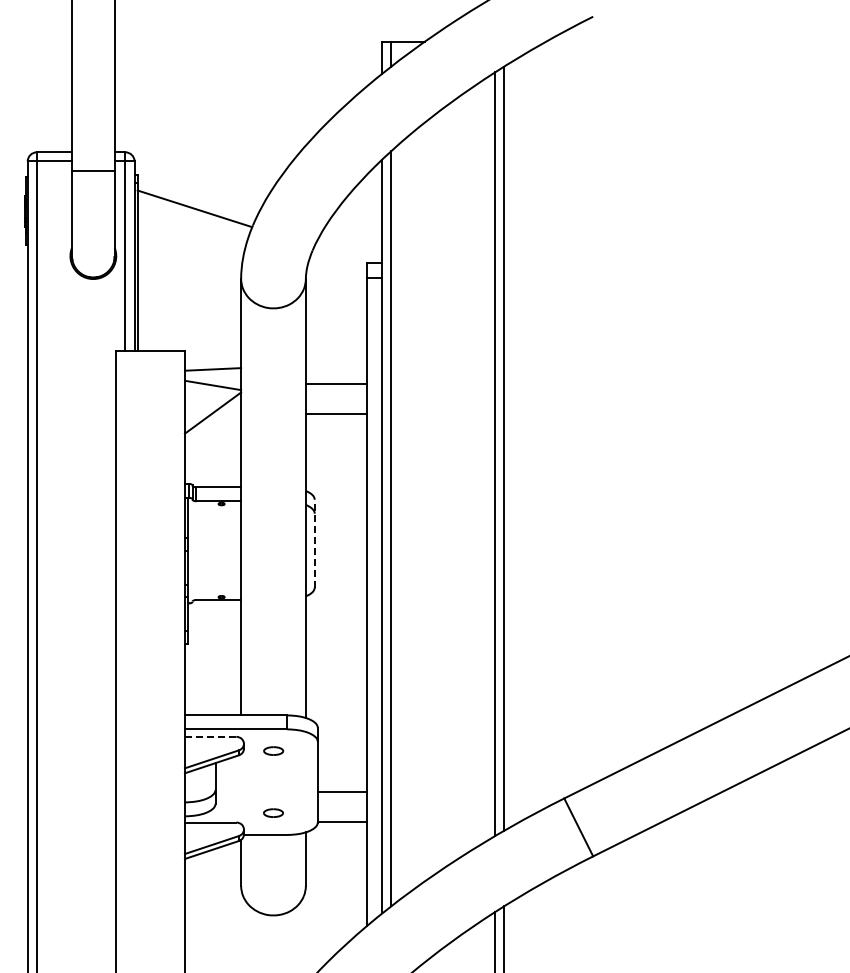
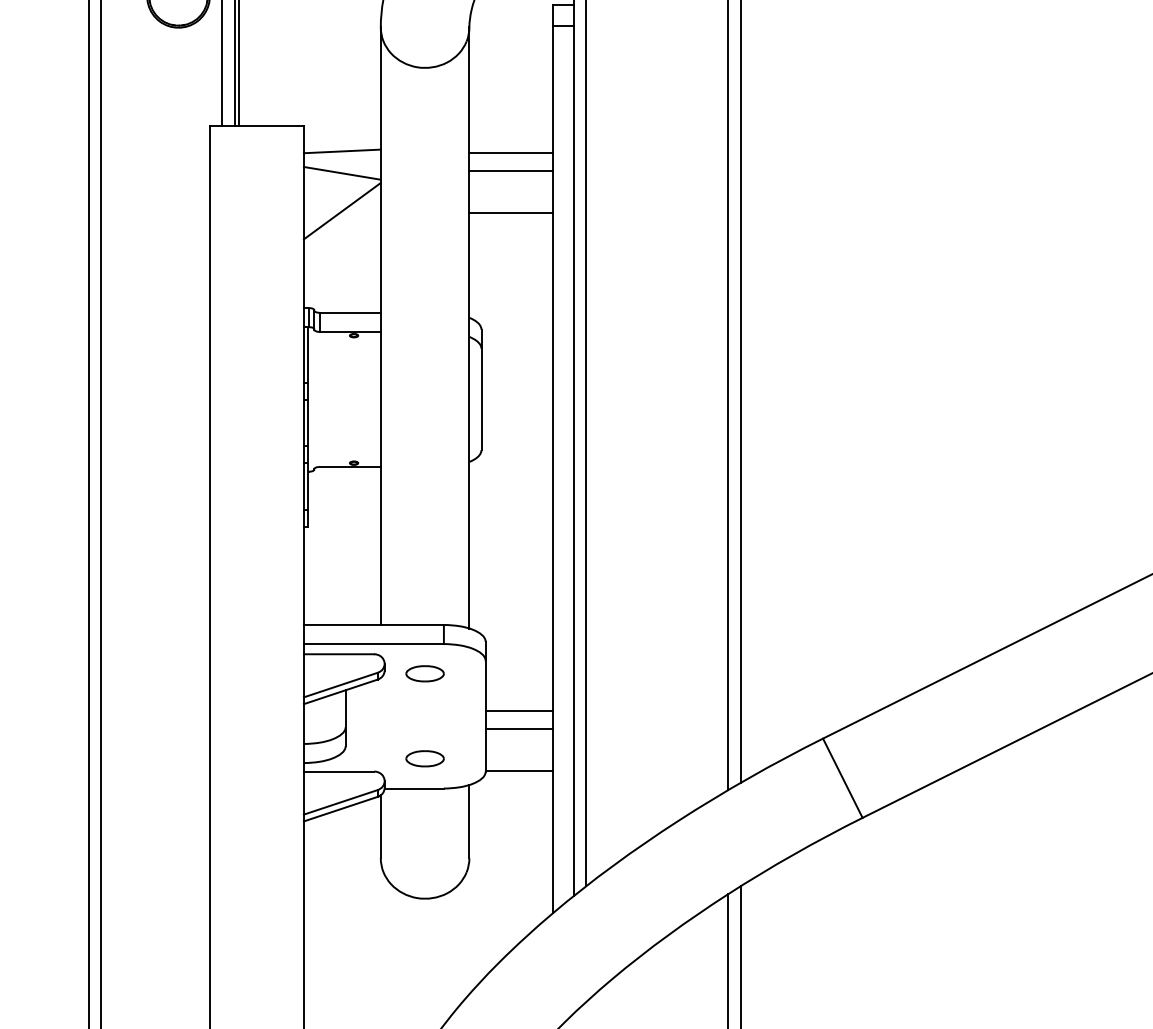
line: (335, 370) -> (509, 152), added
line: (314, 543) -> (481, 389), dashed -> solid
line: (210, 736) -> (338, 653), dashed -> solid
part: (273, 750) -> (425, 672), size x1.43
line: (341, 778) -> (518, 711), added
part: (273, 812) -> (425, 757), size x1.43

